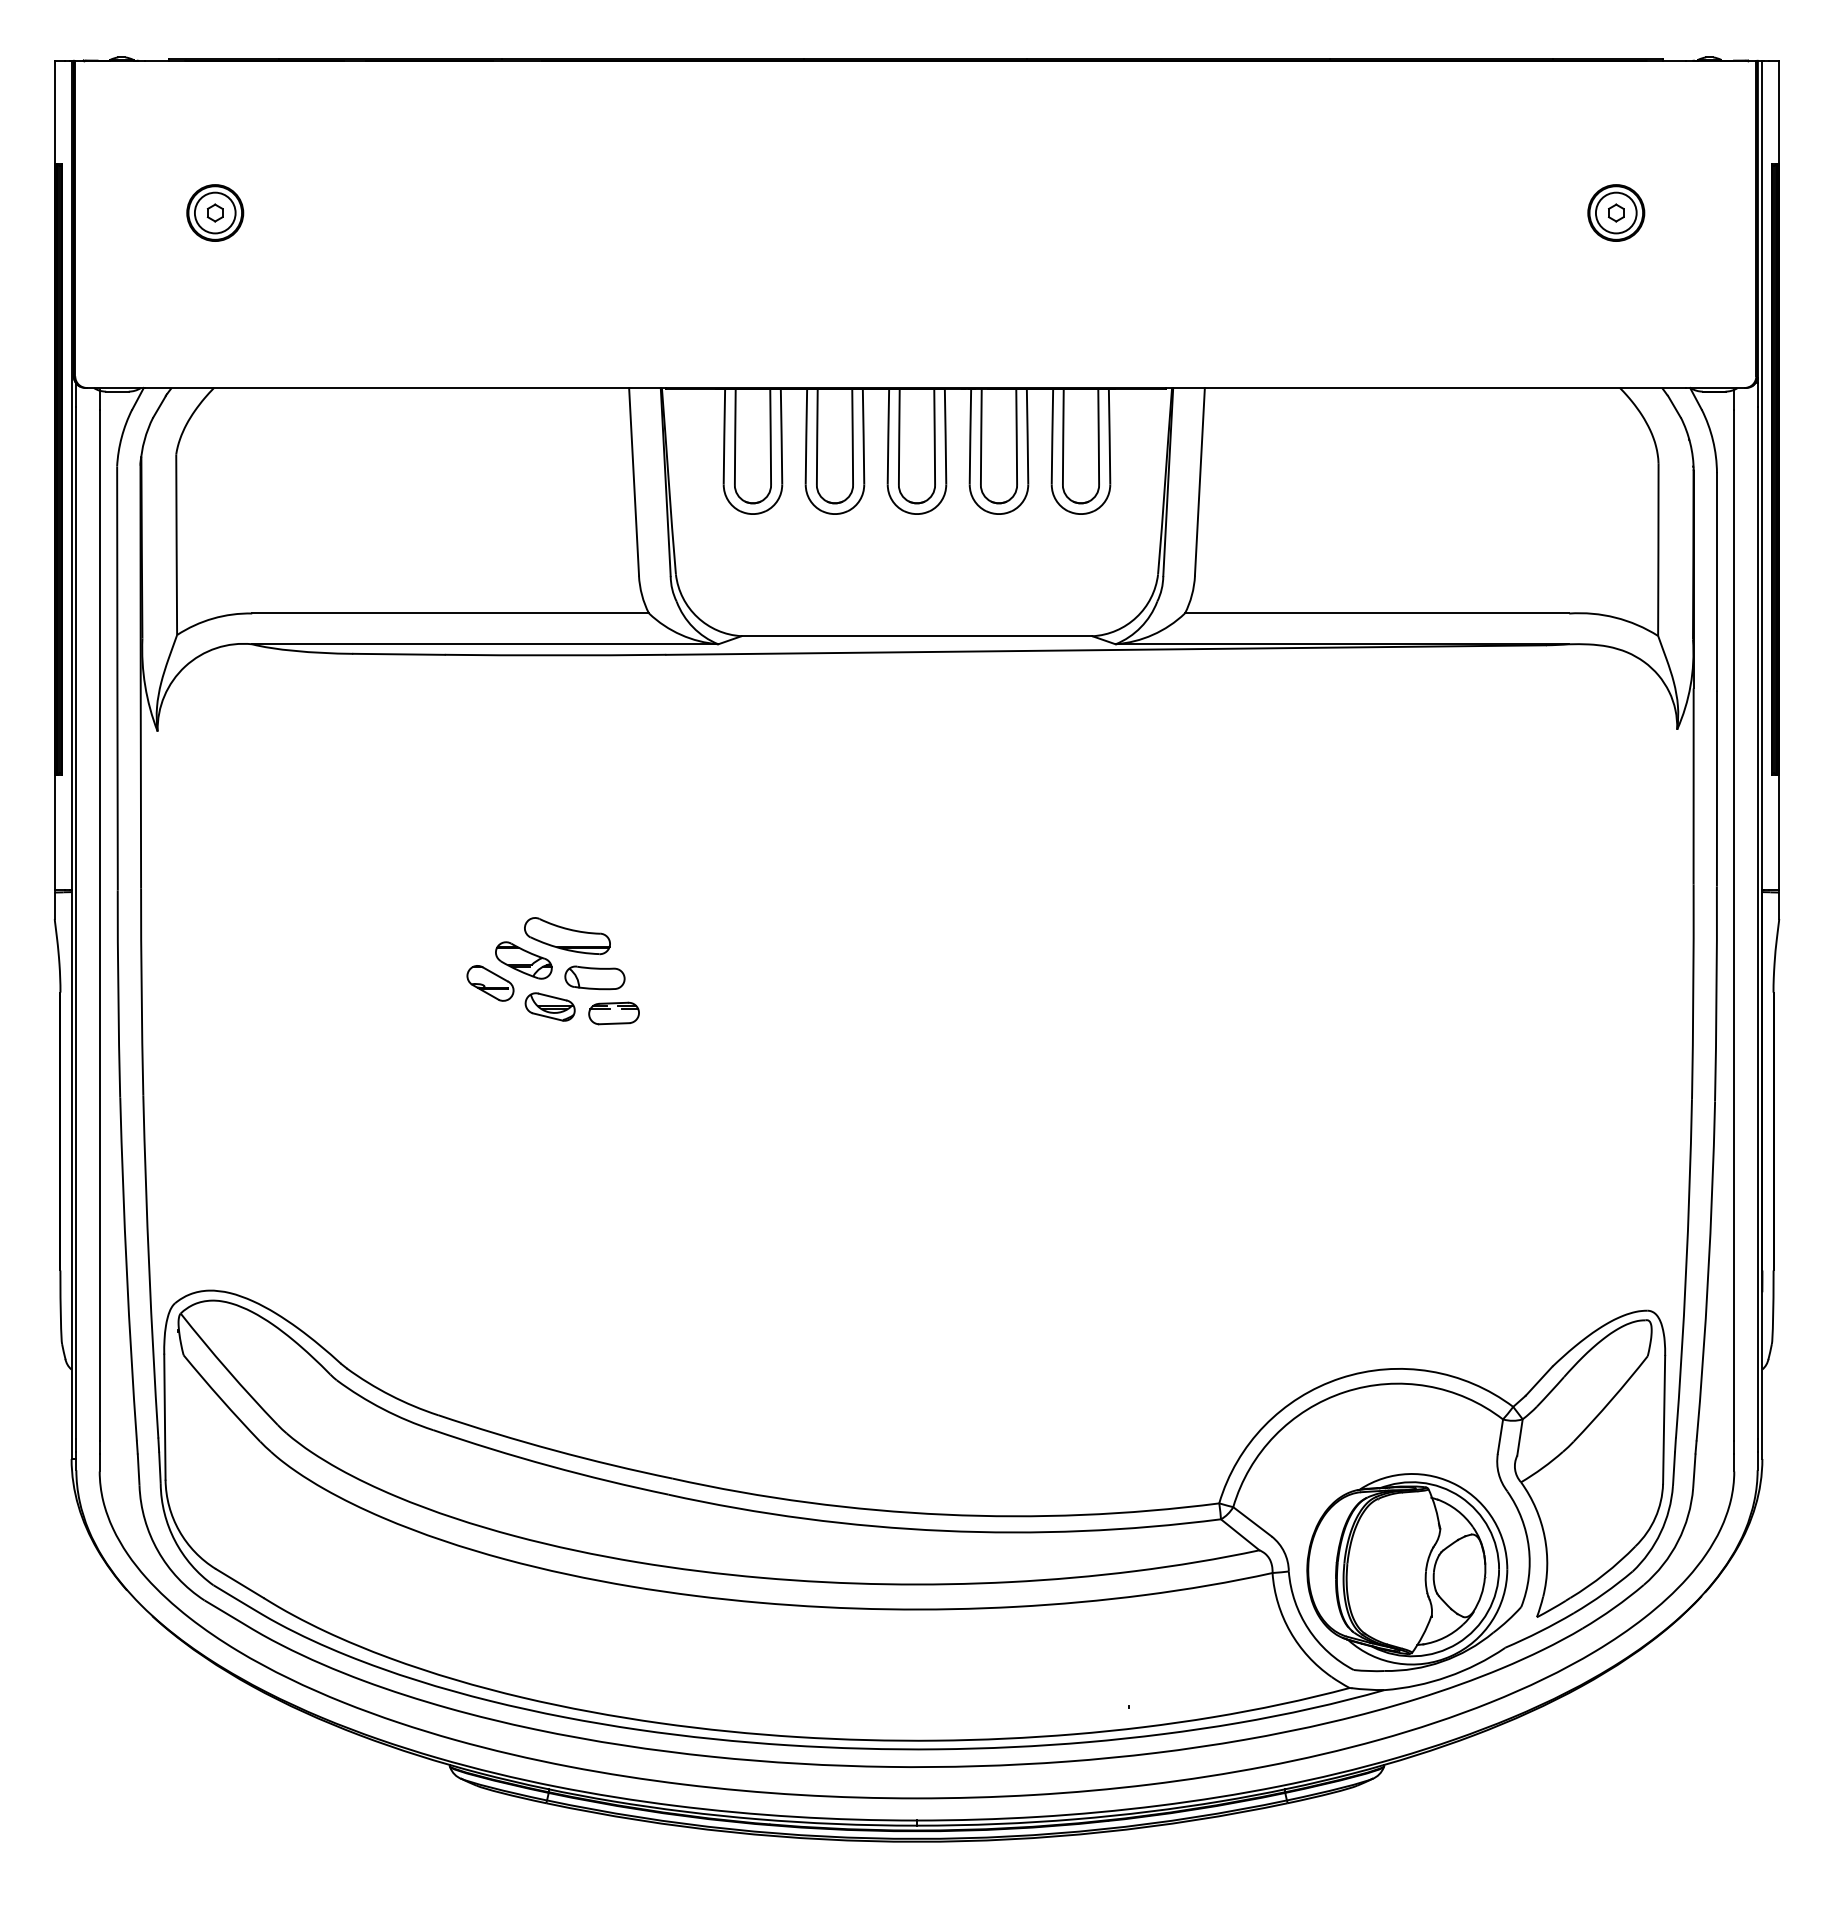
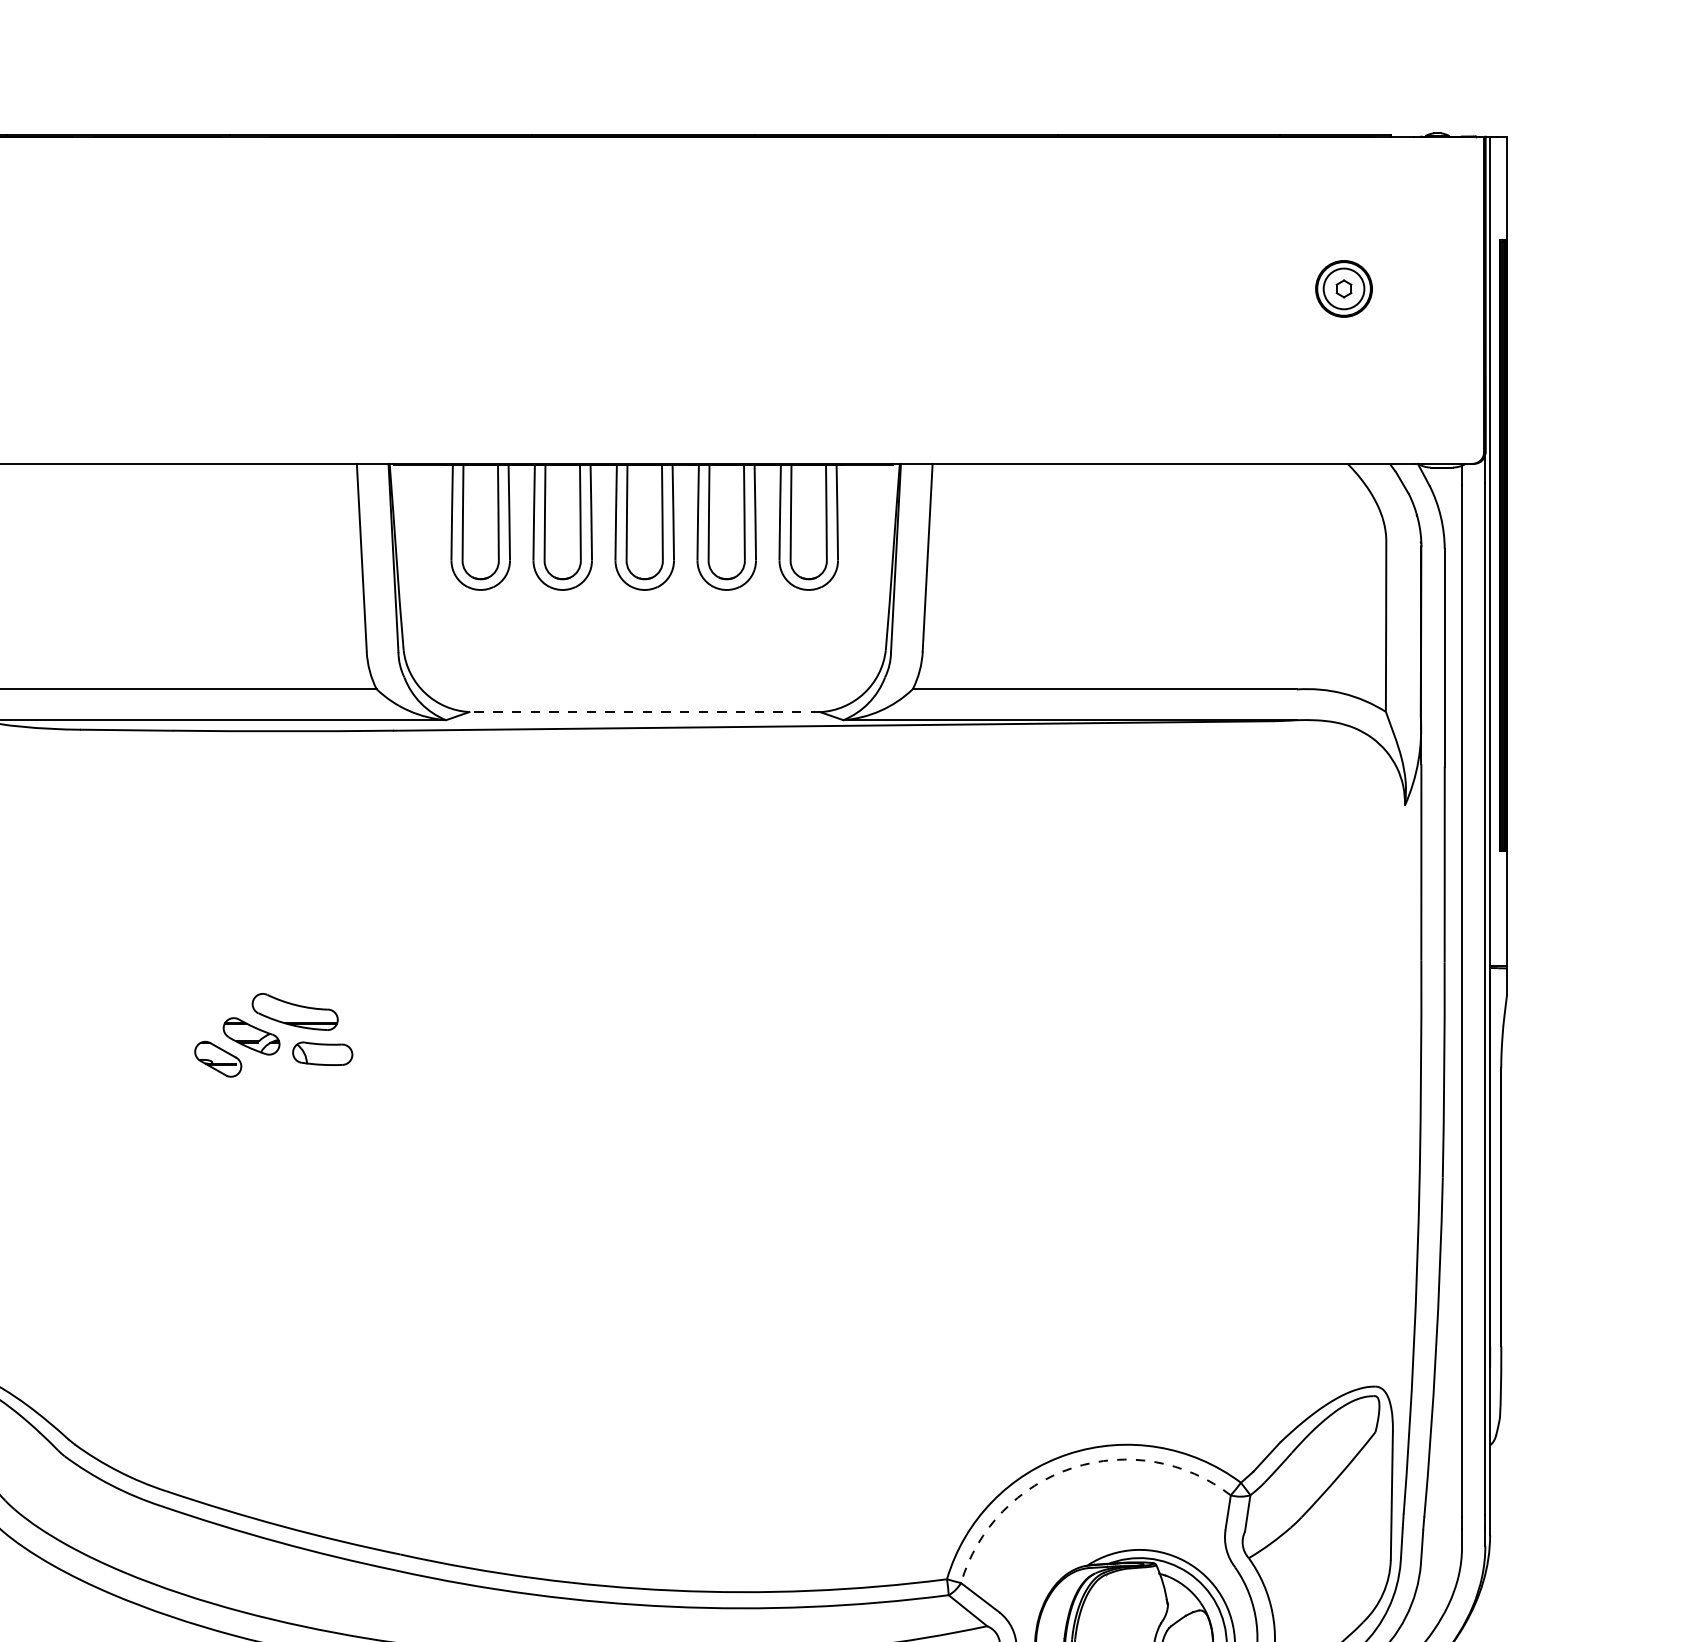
line: (916, 636) -> (644, 712), solid -> dashed
part: (549, 1006) -> (277, 1082), removed
part: (613, 1013) -> (341, 1089), removed
arc: (1344, 1392) -> (1072, 1468), solid -> dashed

